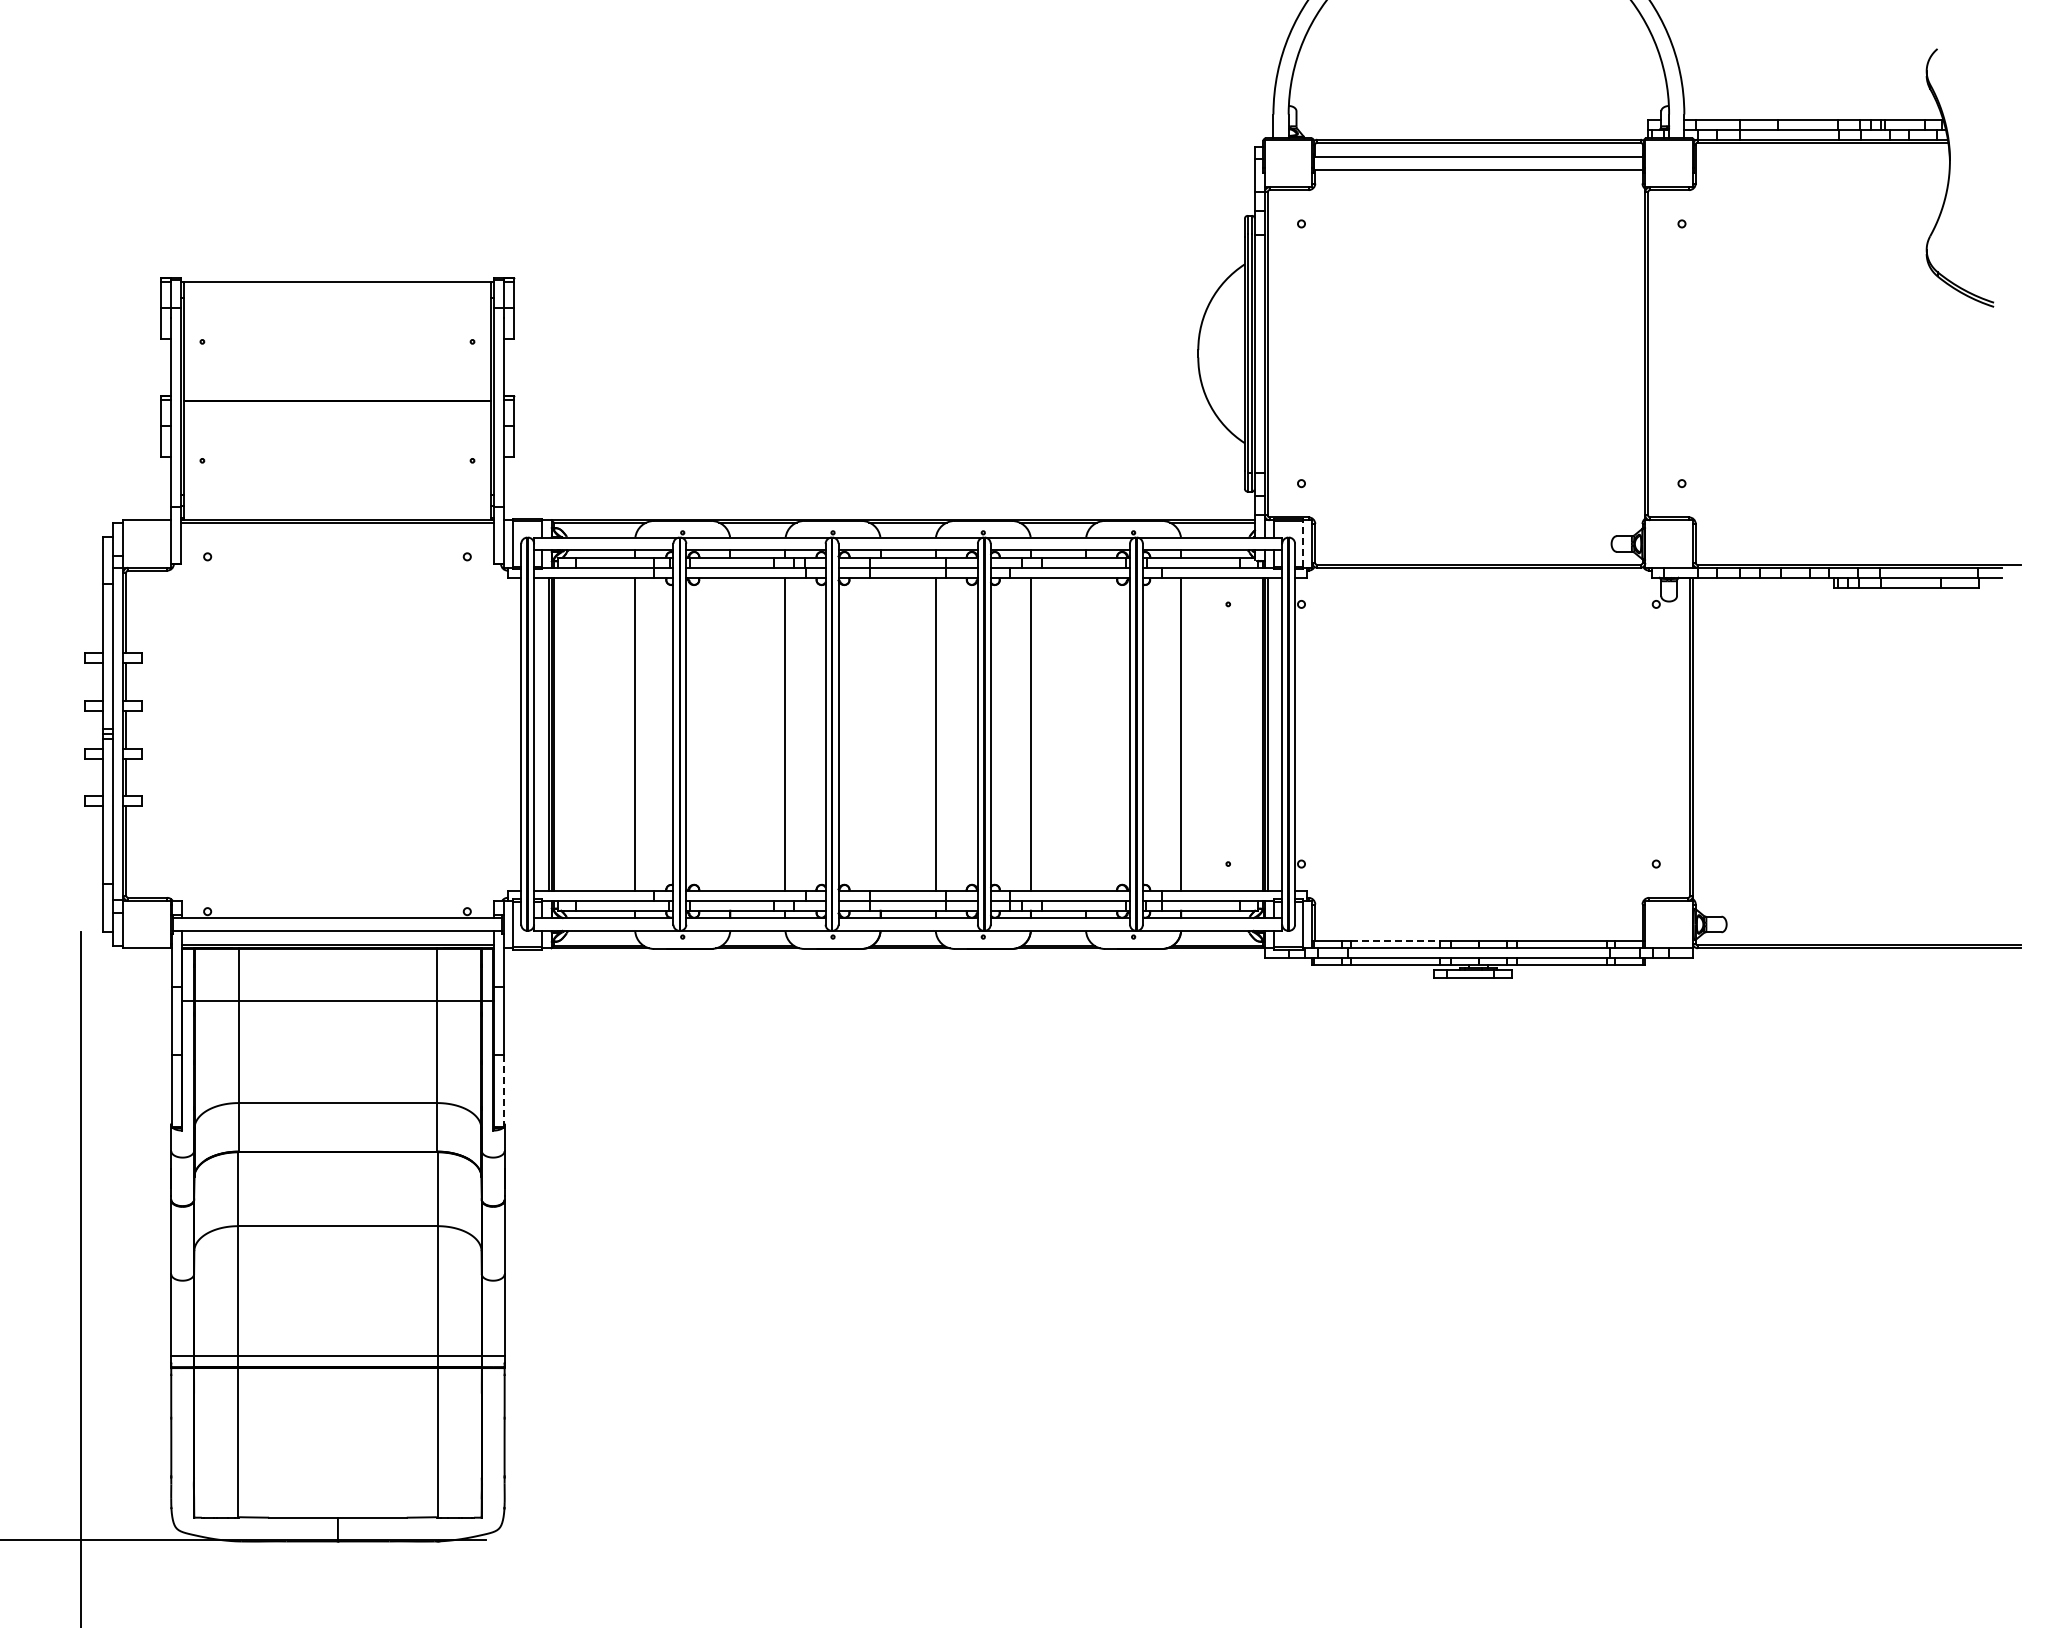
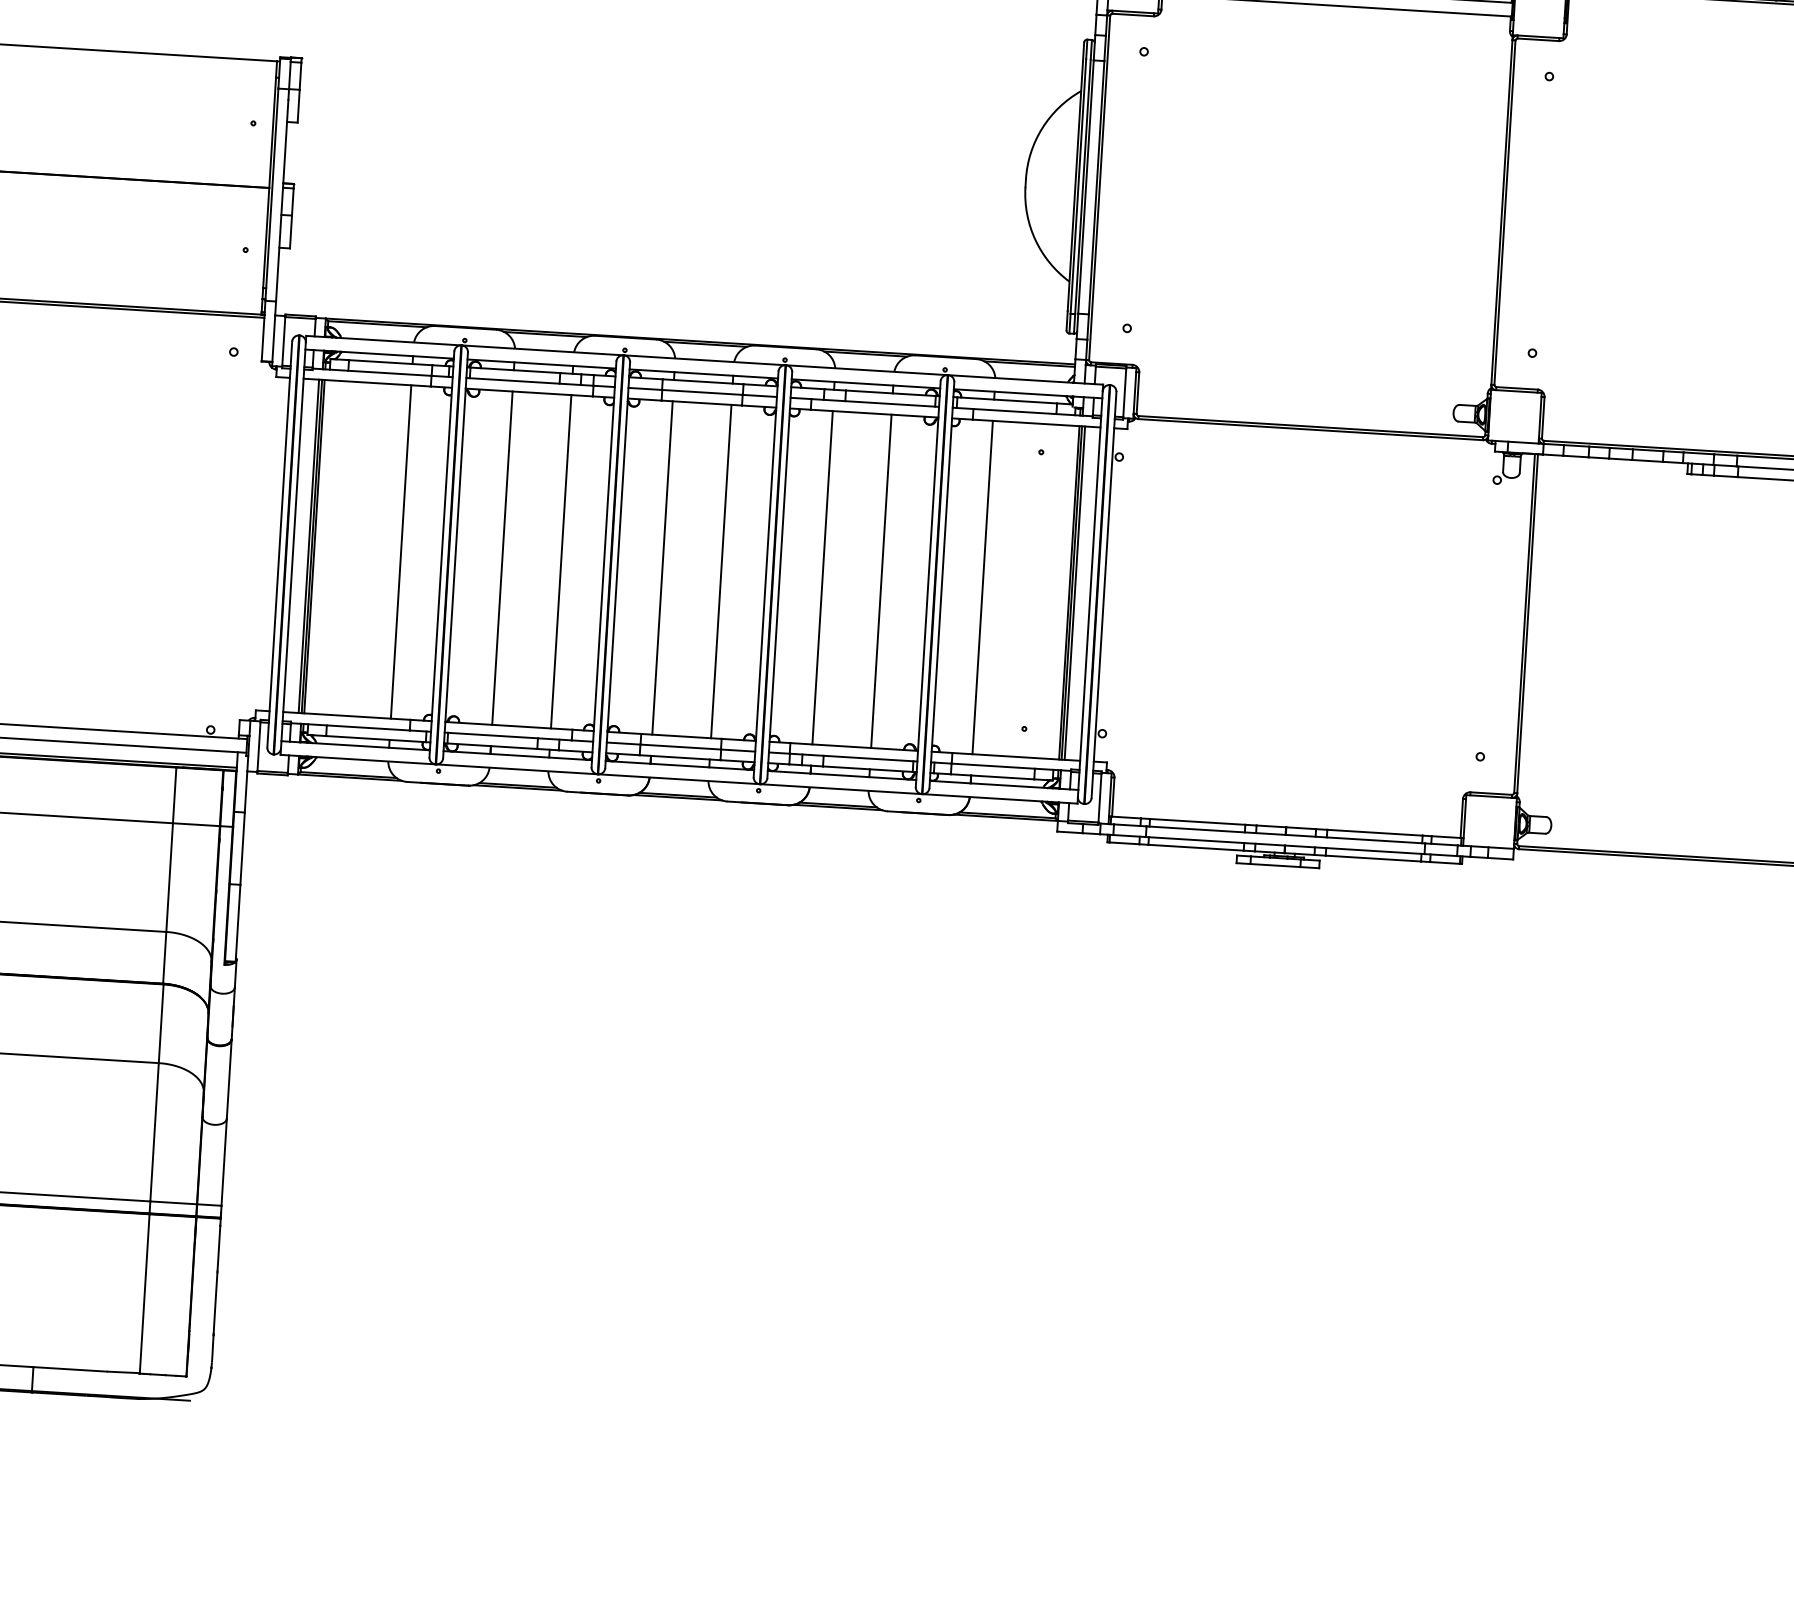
line: (1302, 544) -> (1124, 393), dashed -> solid
line: (730, 733) -> (502, 557), added
line: (880, 733) -> (662, 567), added
line: (1086, 733) -> (881, 580), added
line: (1395, 941) -> (1197, 822), dashed -> solid
line: (503, 1091) -> (237, 923), dashed -> solid

